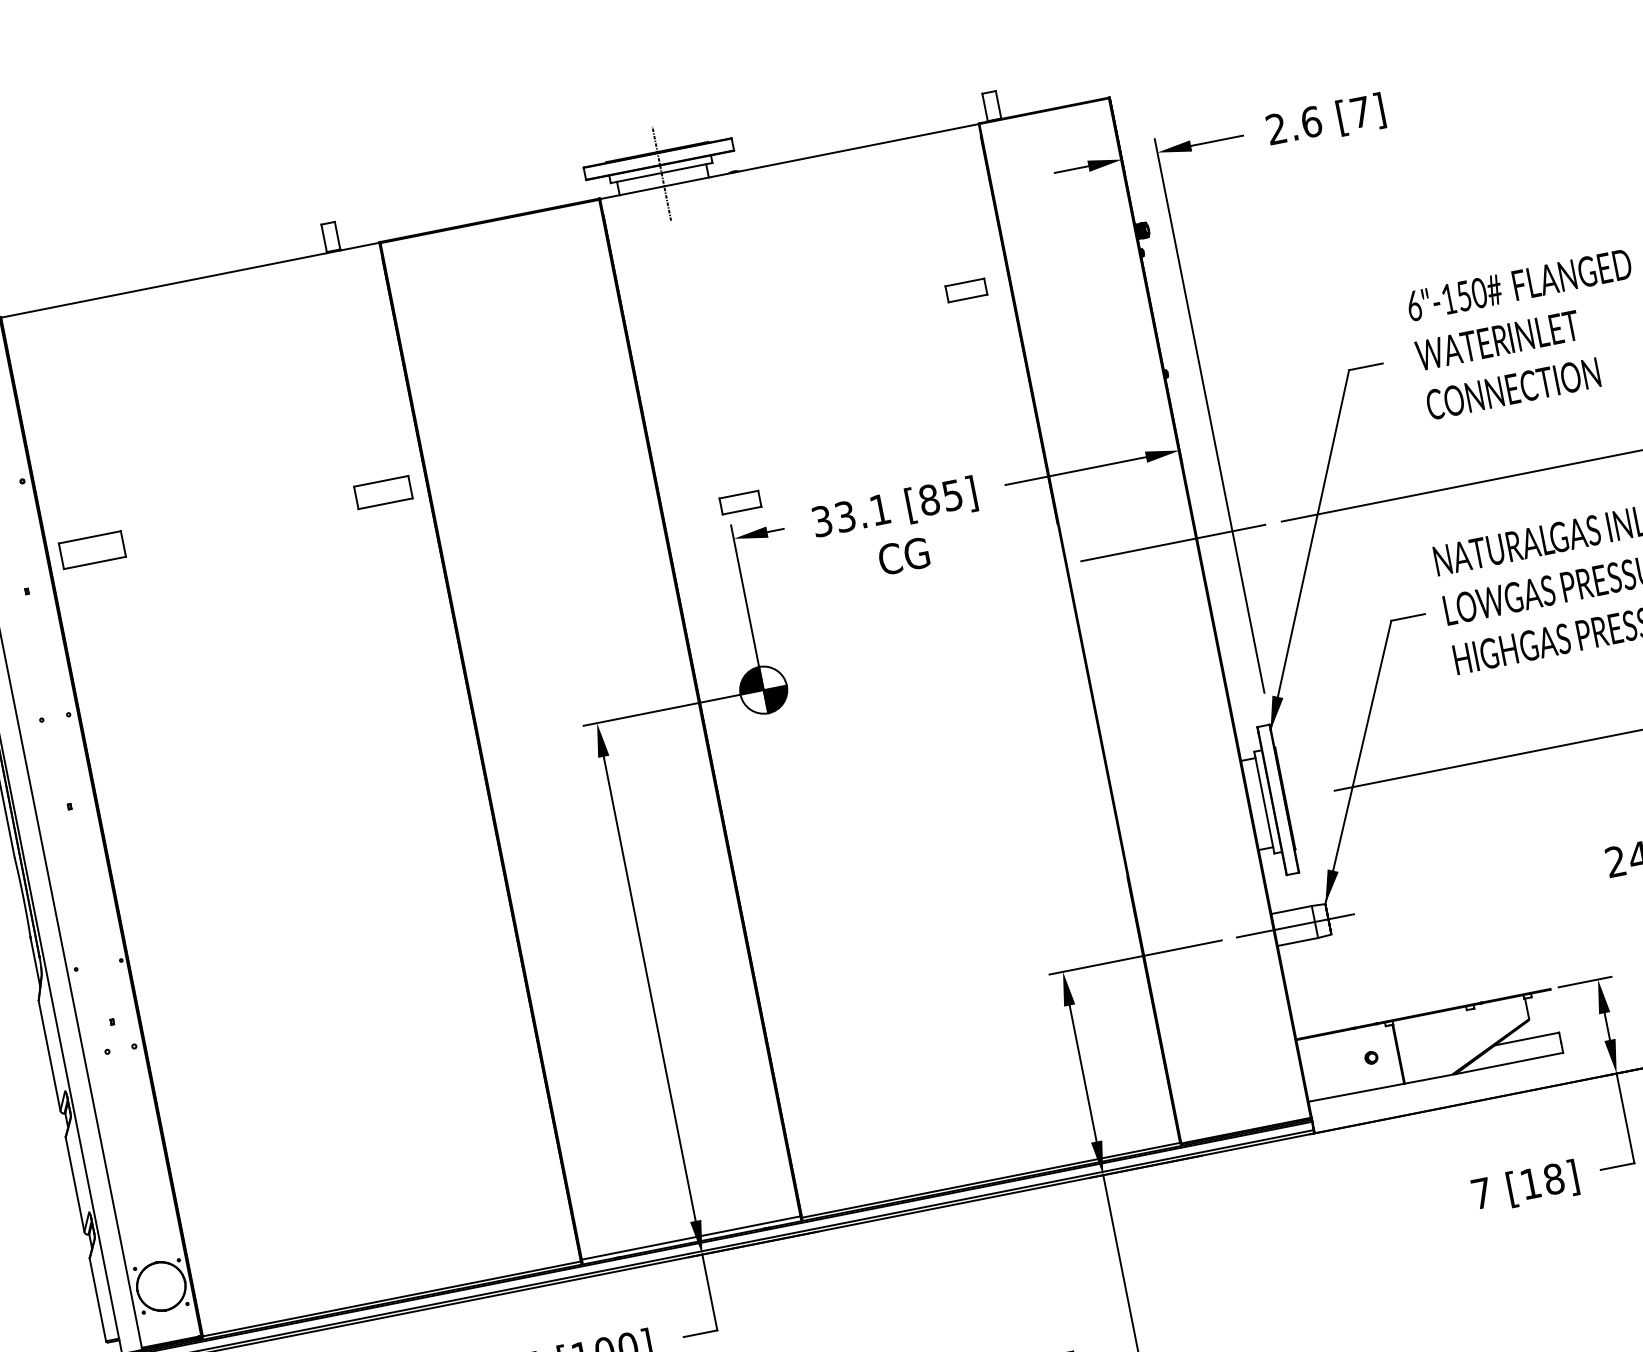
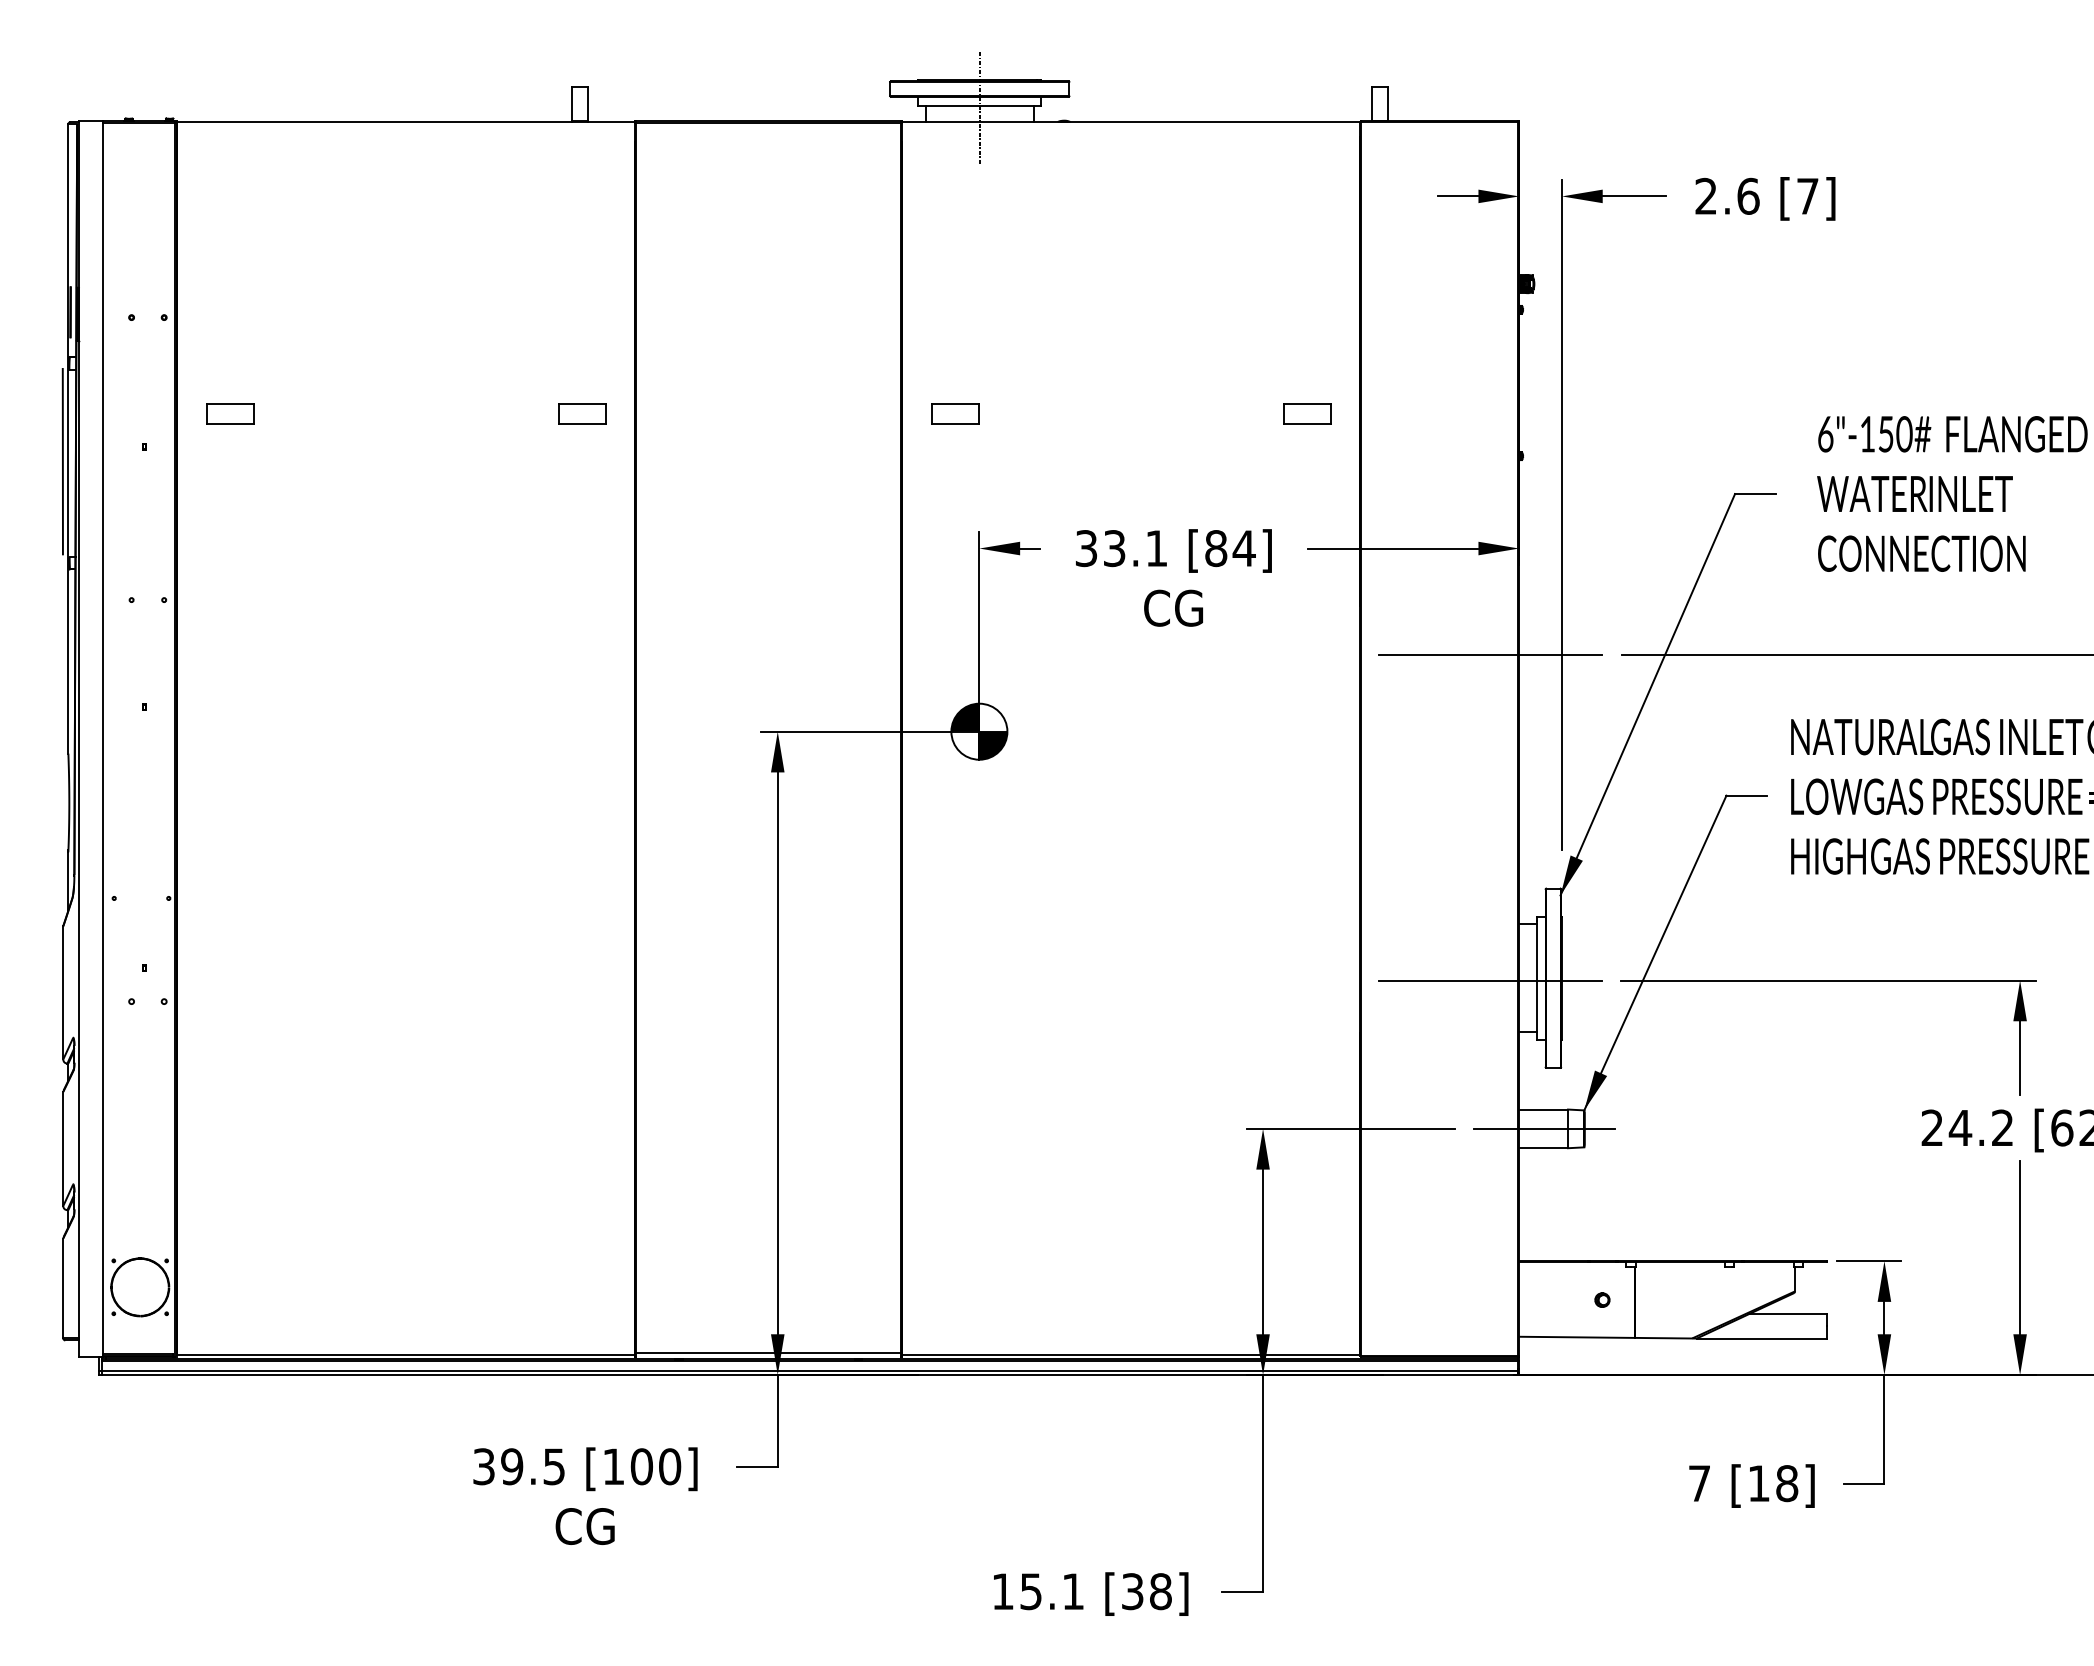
part: (966, 290) -> (1307, 413), moved
part: (383, 492) -> (582, 413), size x0.71
text: (951, 495) -> (1243, 548), [85] -> [84]
part: (740, 502) -> (955, 413), moved
part: (92, 549) -> (230, 413), size x0.62
line: (1226, 812) -> (1490, 980), added

